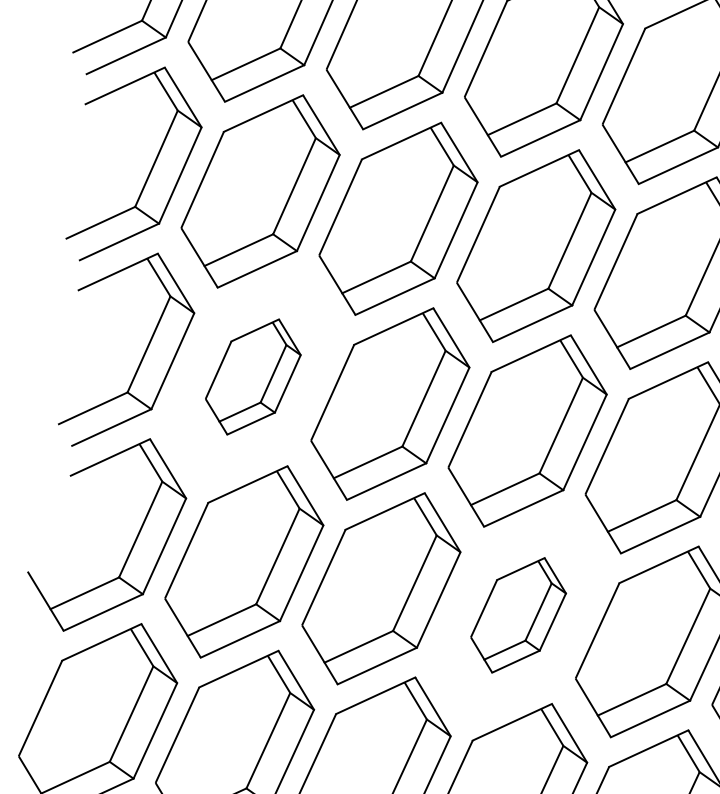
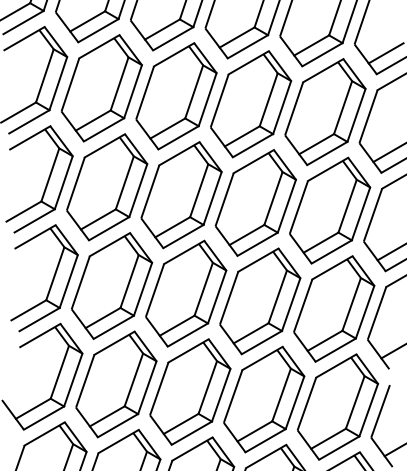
part: (253, 376) -> (112, 285), size x1.67
part: (518, 615) -> (264, 399), size x1.67

